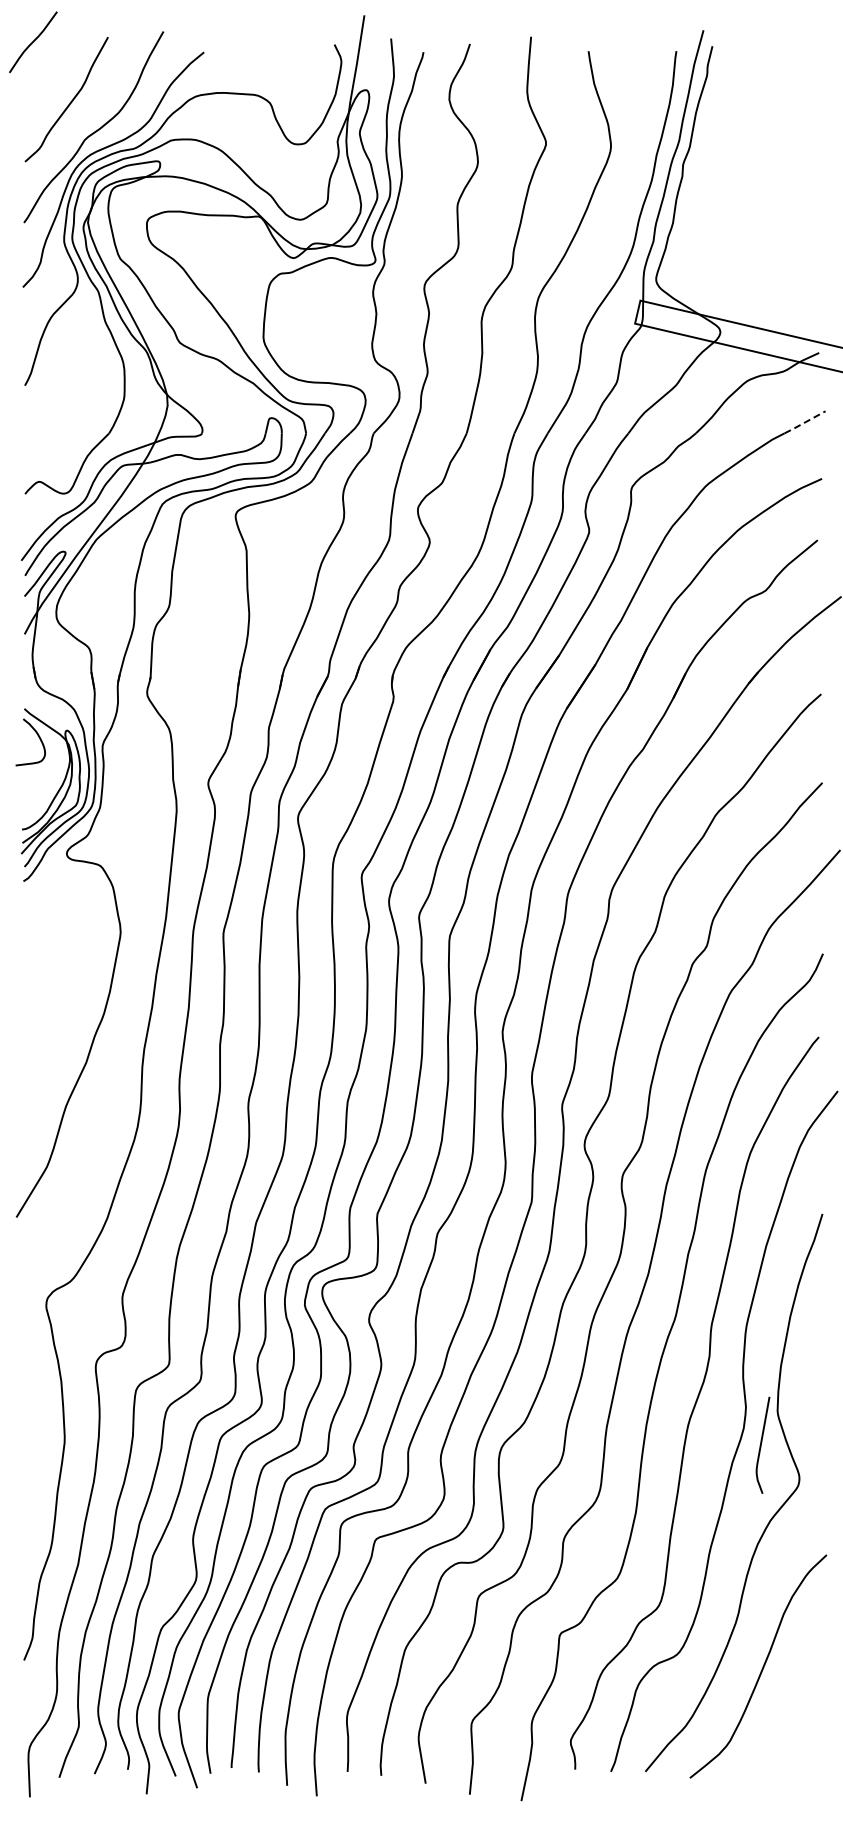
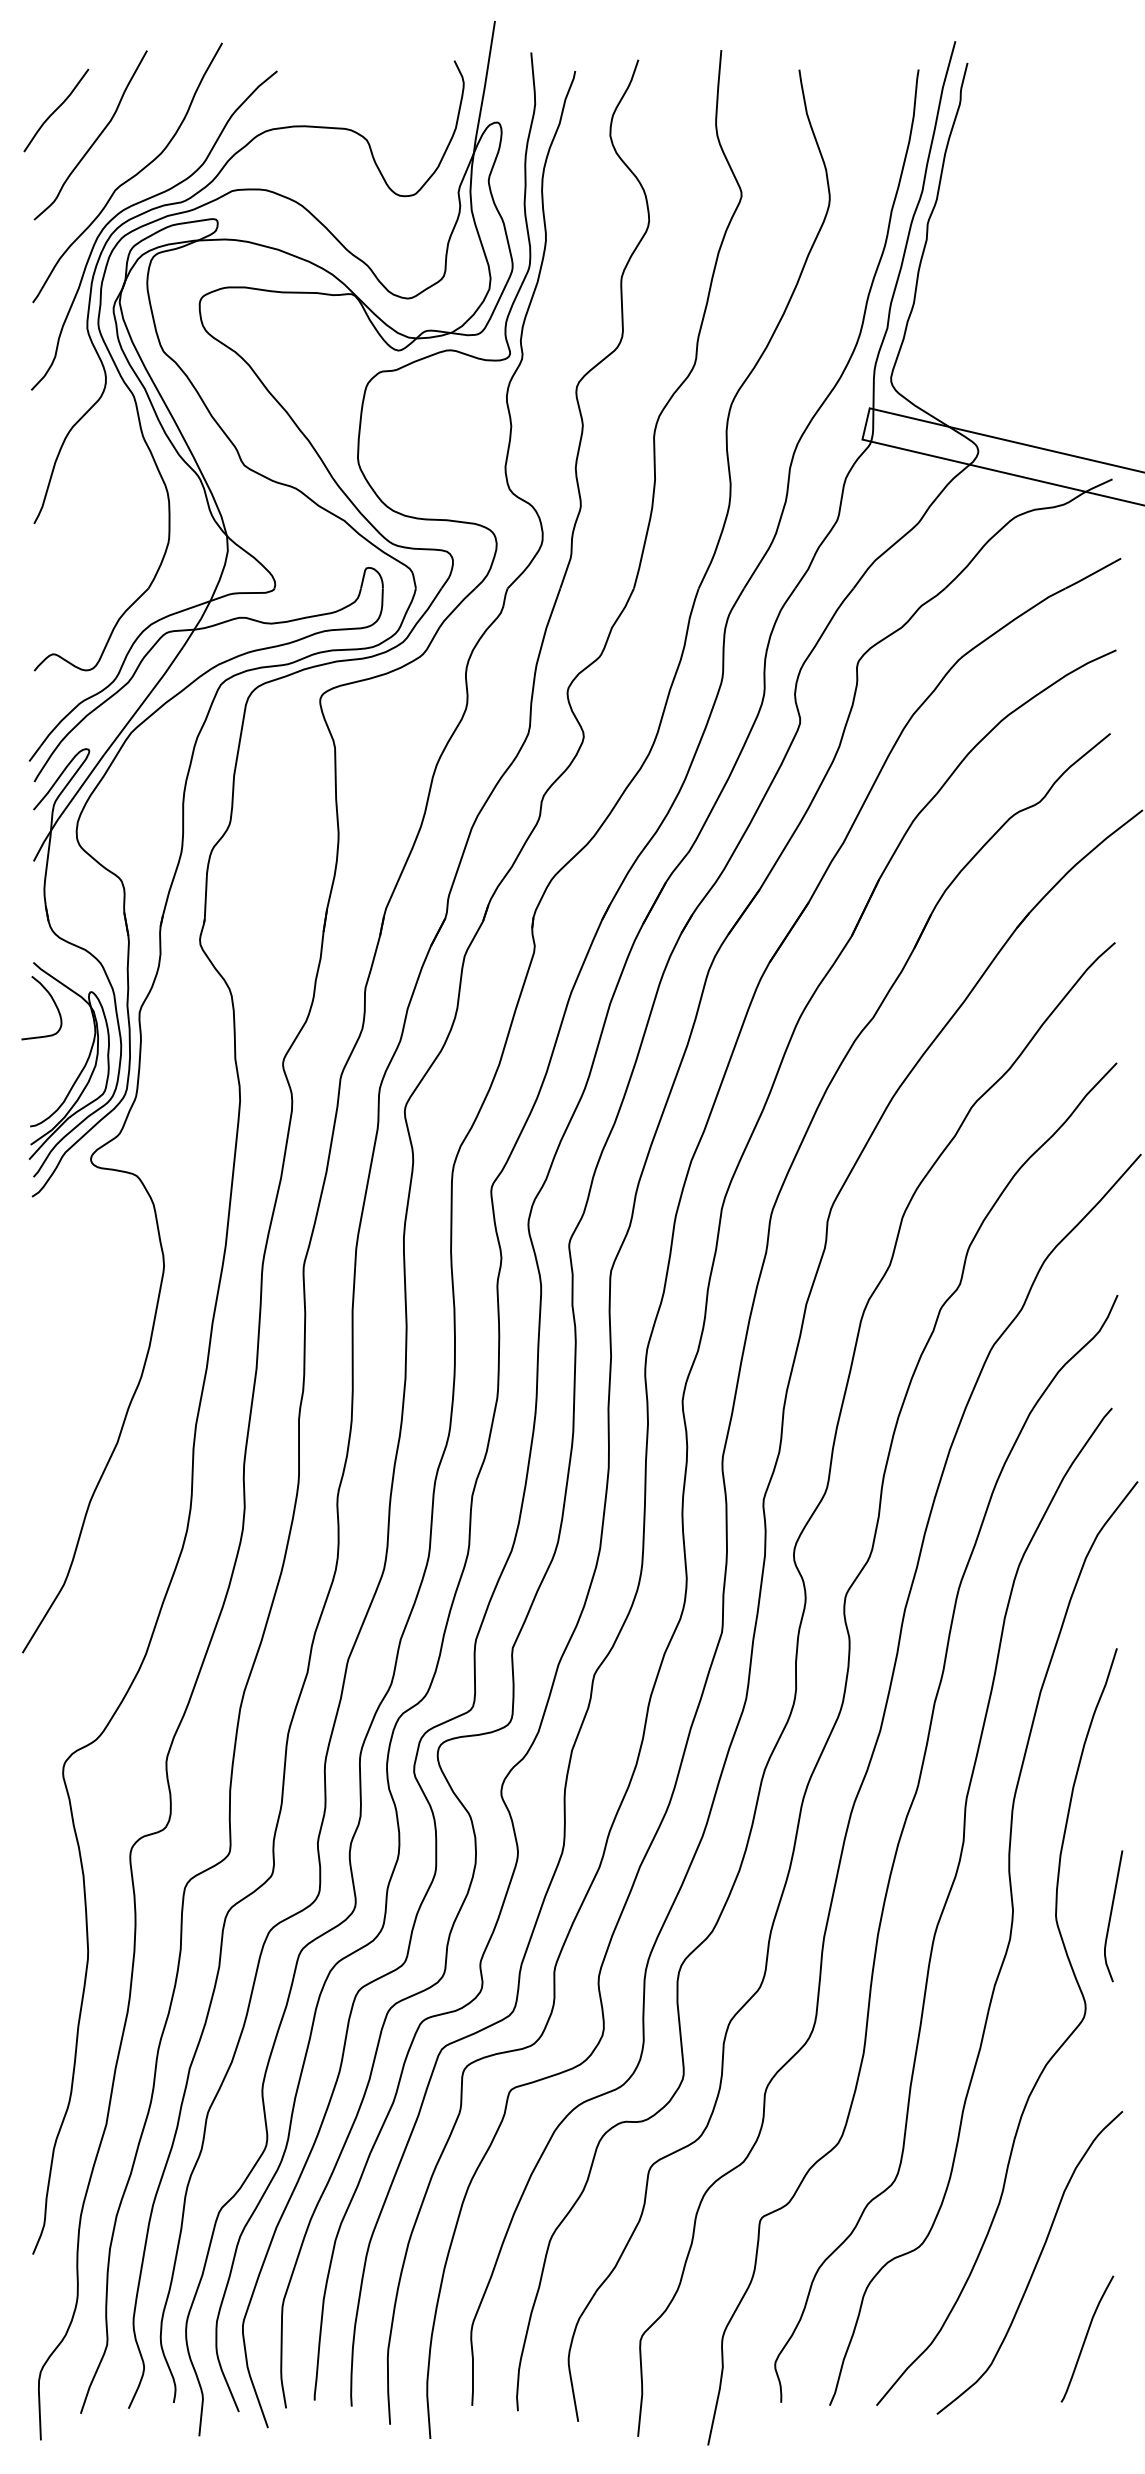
curve: (33, 42) -> (56, 110), moved
line: (804, 422) -> (1092, 573), dashed -> solid
curve: (761, 1444) -> (1111, 1915), moved
curve: (800, 1722) -> (1087, 2338), added

